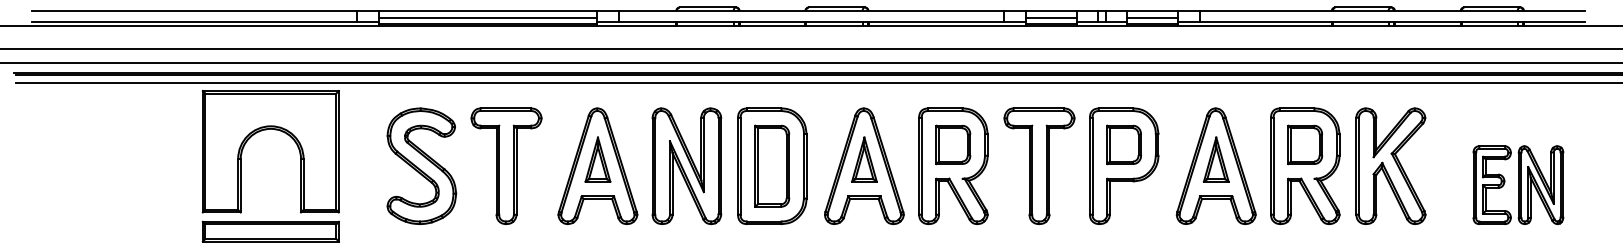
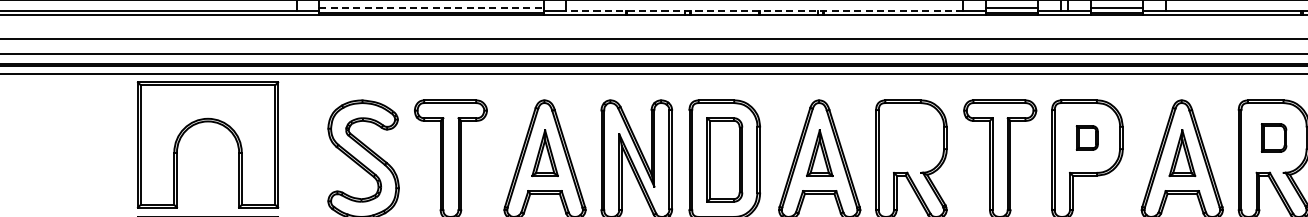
line: (488, 18) -> (432, 7), solid -> dashed
line: (811, 21) -> (765, 10), solid -> dashed
part: (953, 144) -> (911, 137), removed
part: (1123, 144) -> (1086, 137), size x0.6
part: (1305, 144) -> (1274, 137), size x0.7

